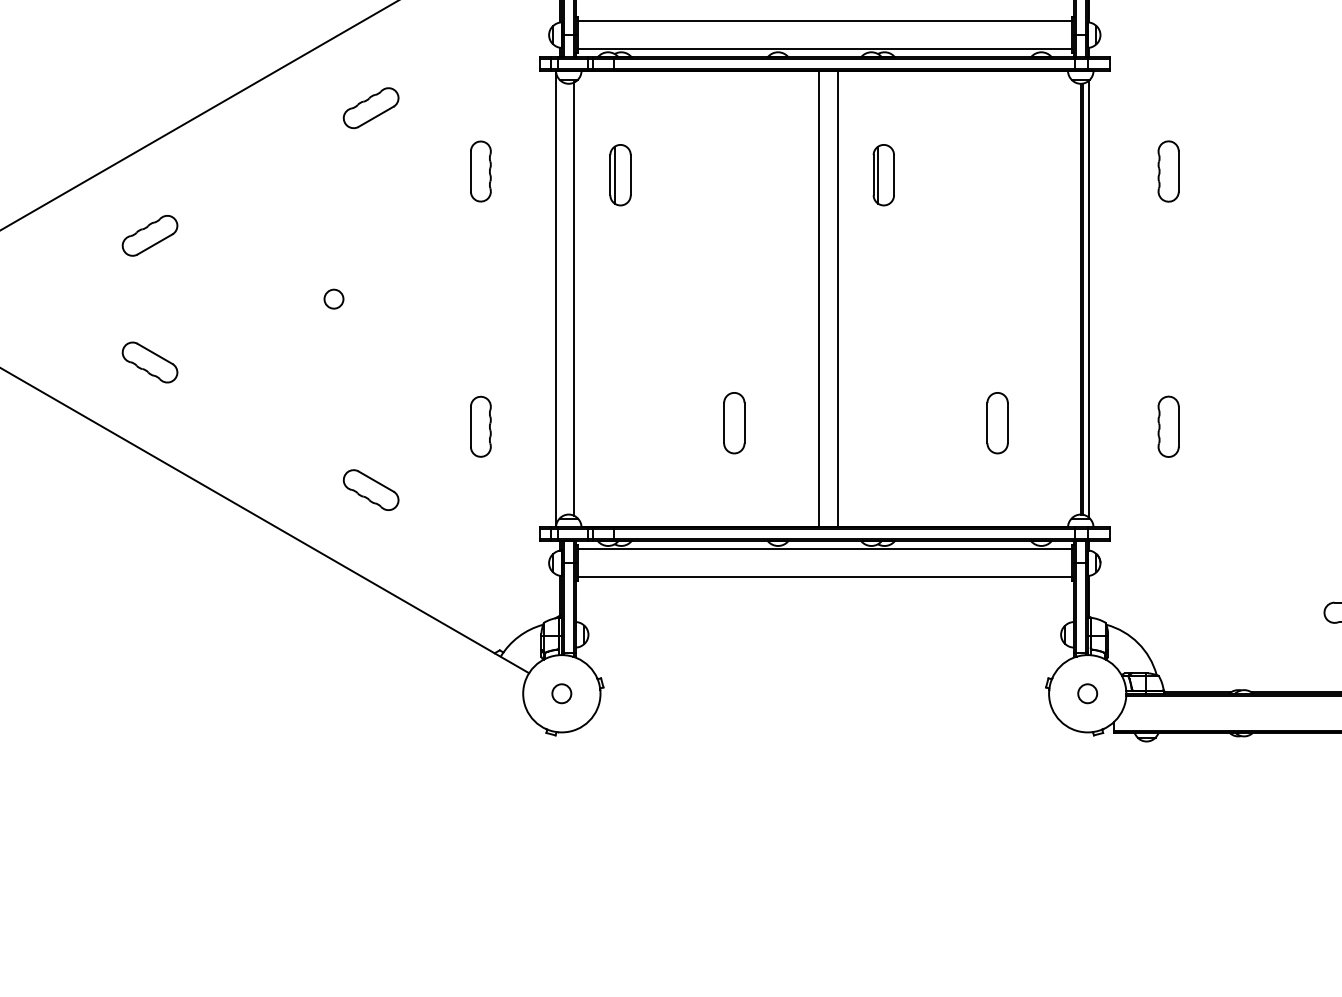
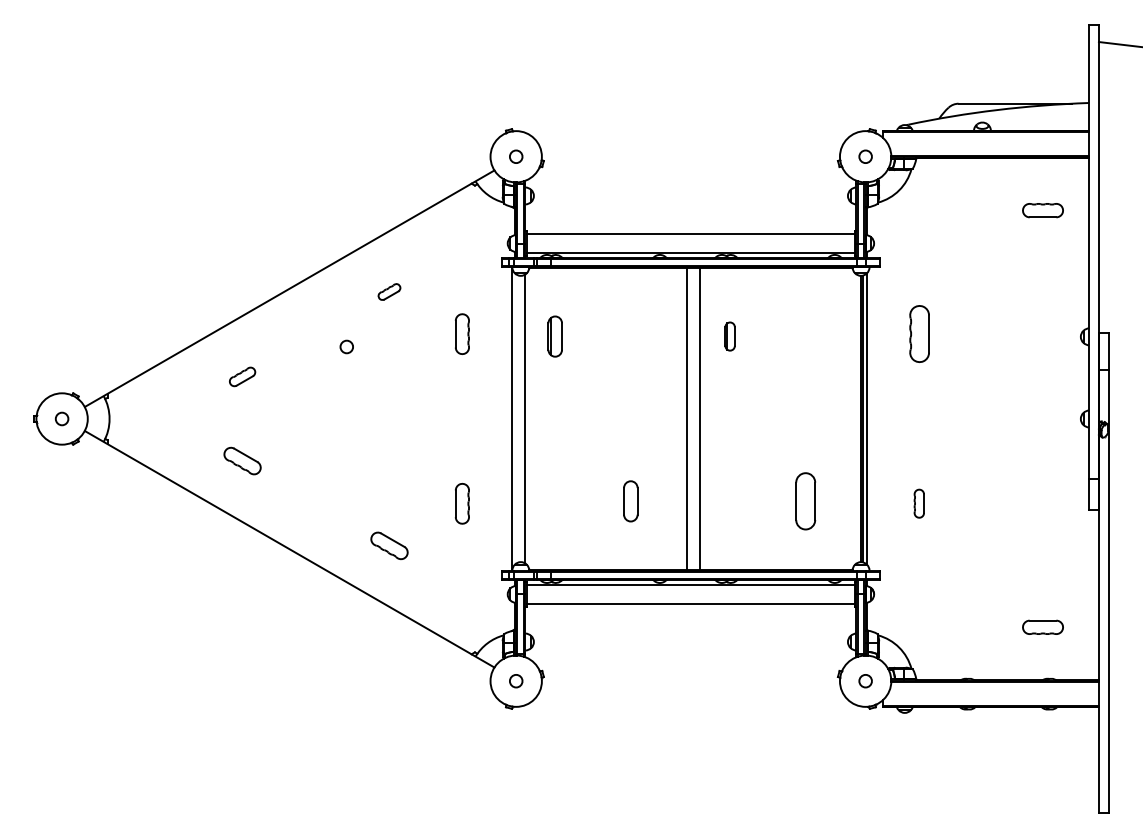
part: (371, 107) -> (389, 291), size x0.6
part: (1167, 172) -> (918, 334), size x1.4
part: (882, 175) -> (729, 336), size x0.7
part: (149, 235) -> (242, 376), size x0.7
circle: (333, 298) -> (346, 346), moved
part: (997, 423) -> (805, 501), size x1.4
part: (1167, 426) -> (918, 503), size x0.7

